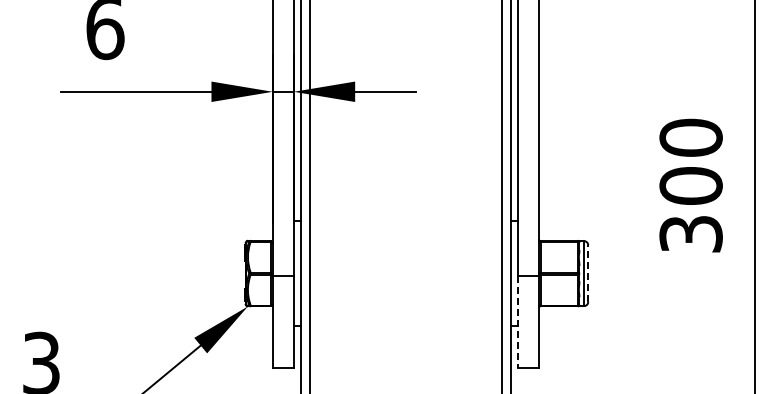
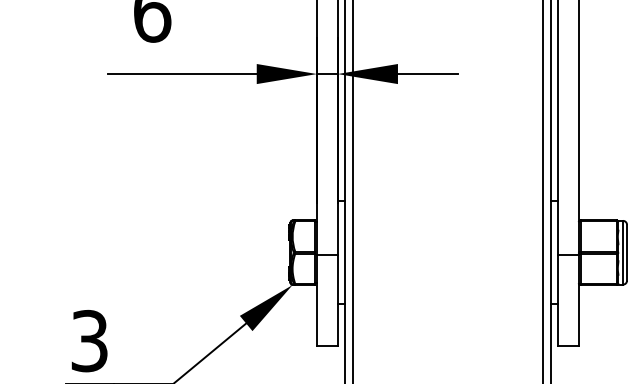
line: (588, 273) -> (627, 252), dashed -> solid
line: (518, 322) -> (558, 300), dashed -> solid

